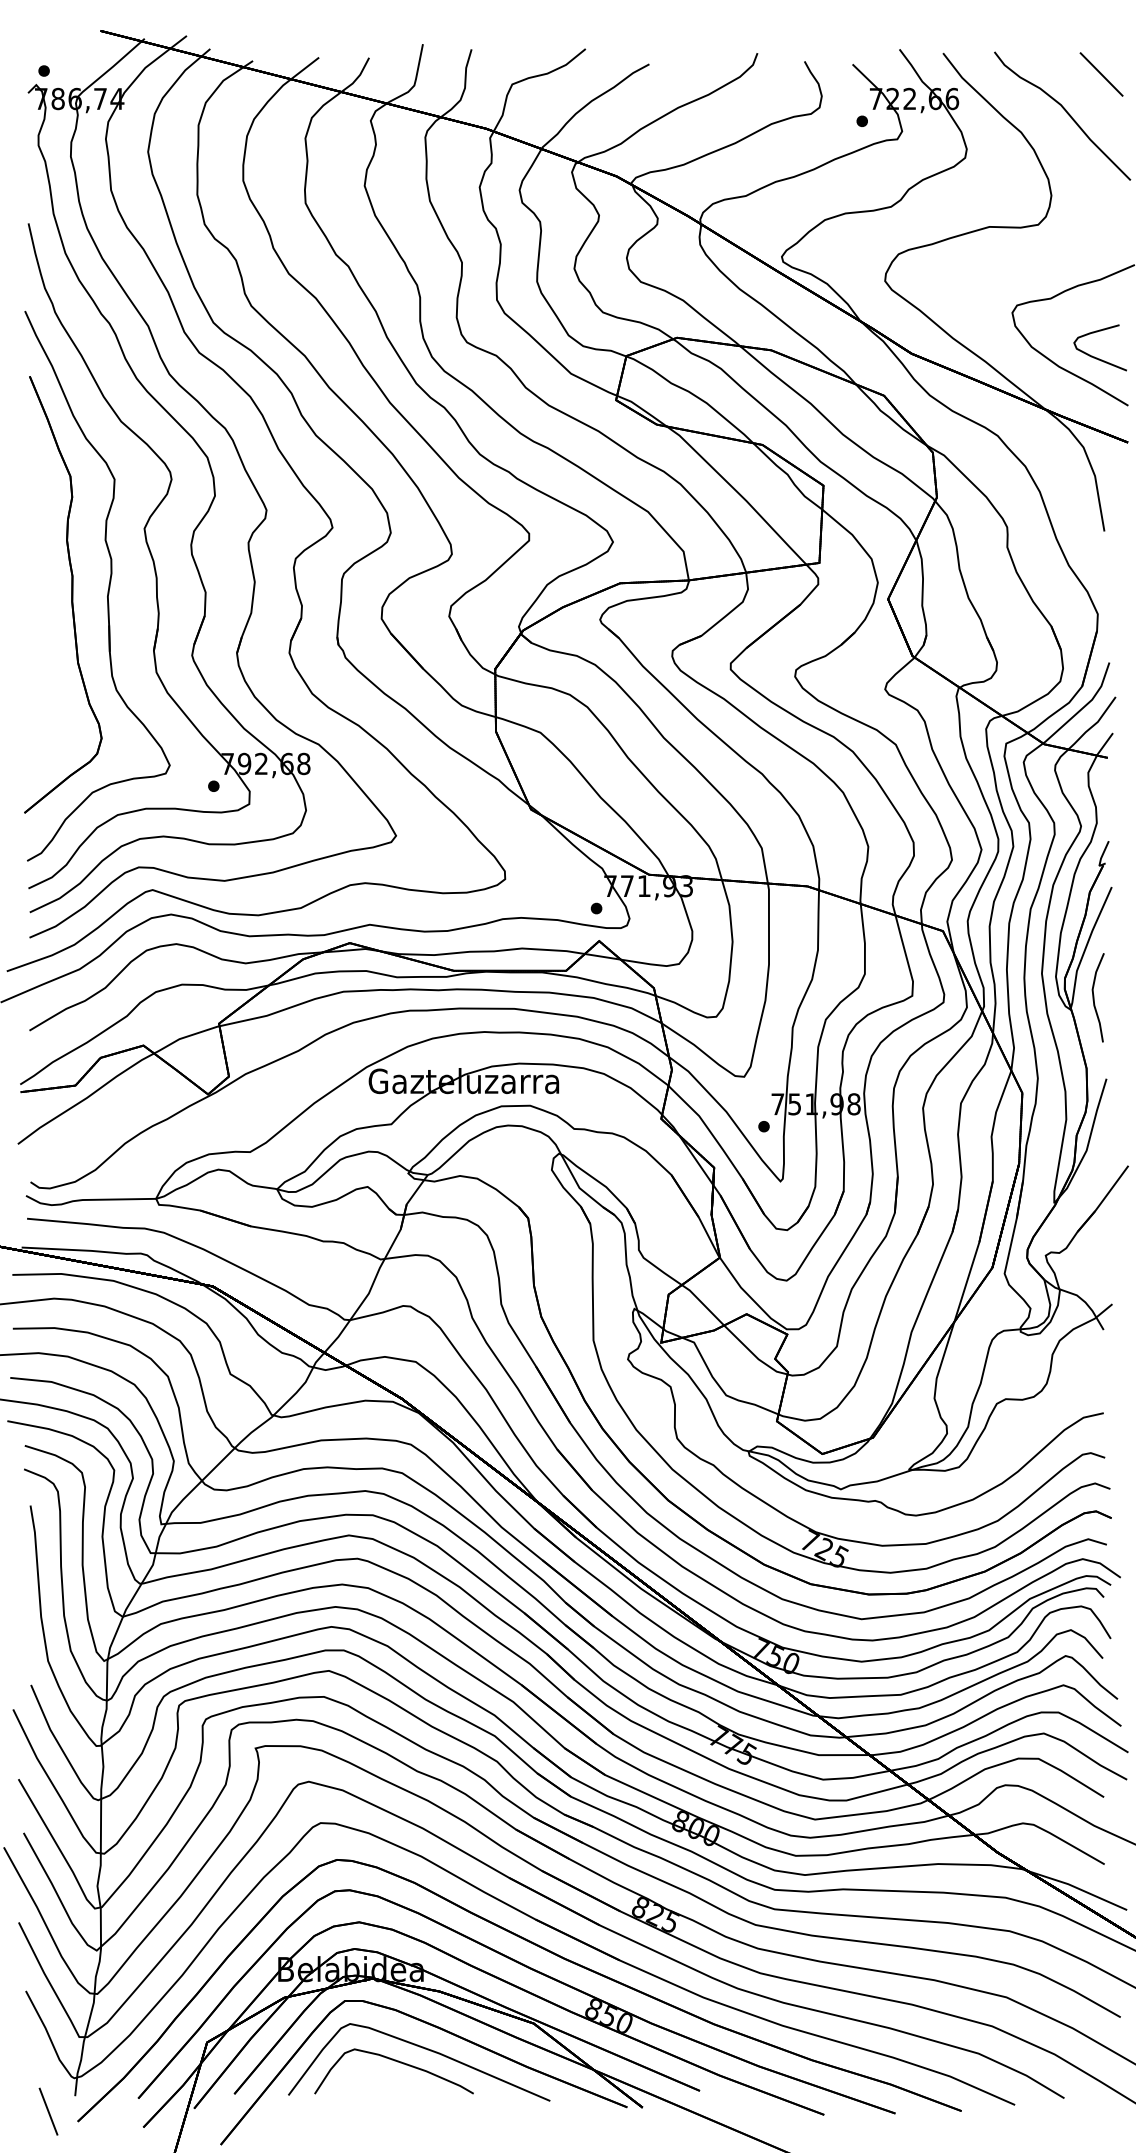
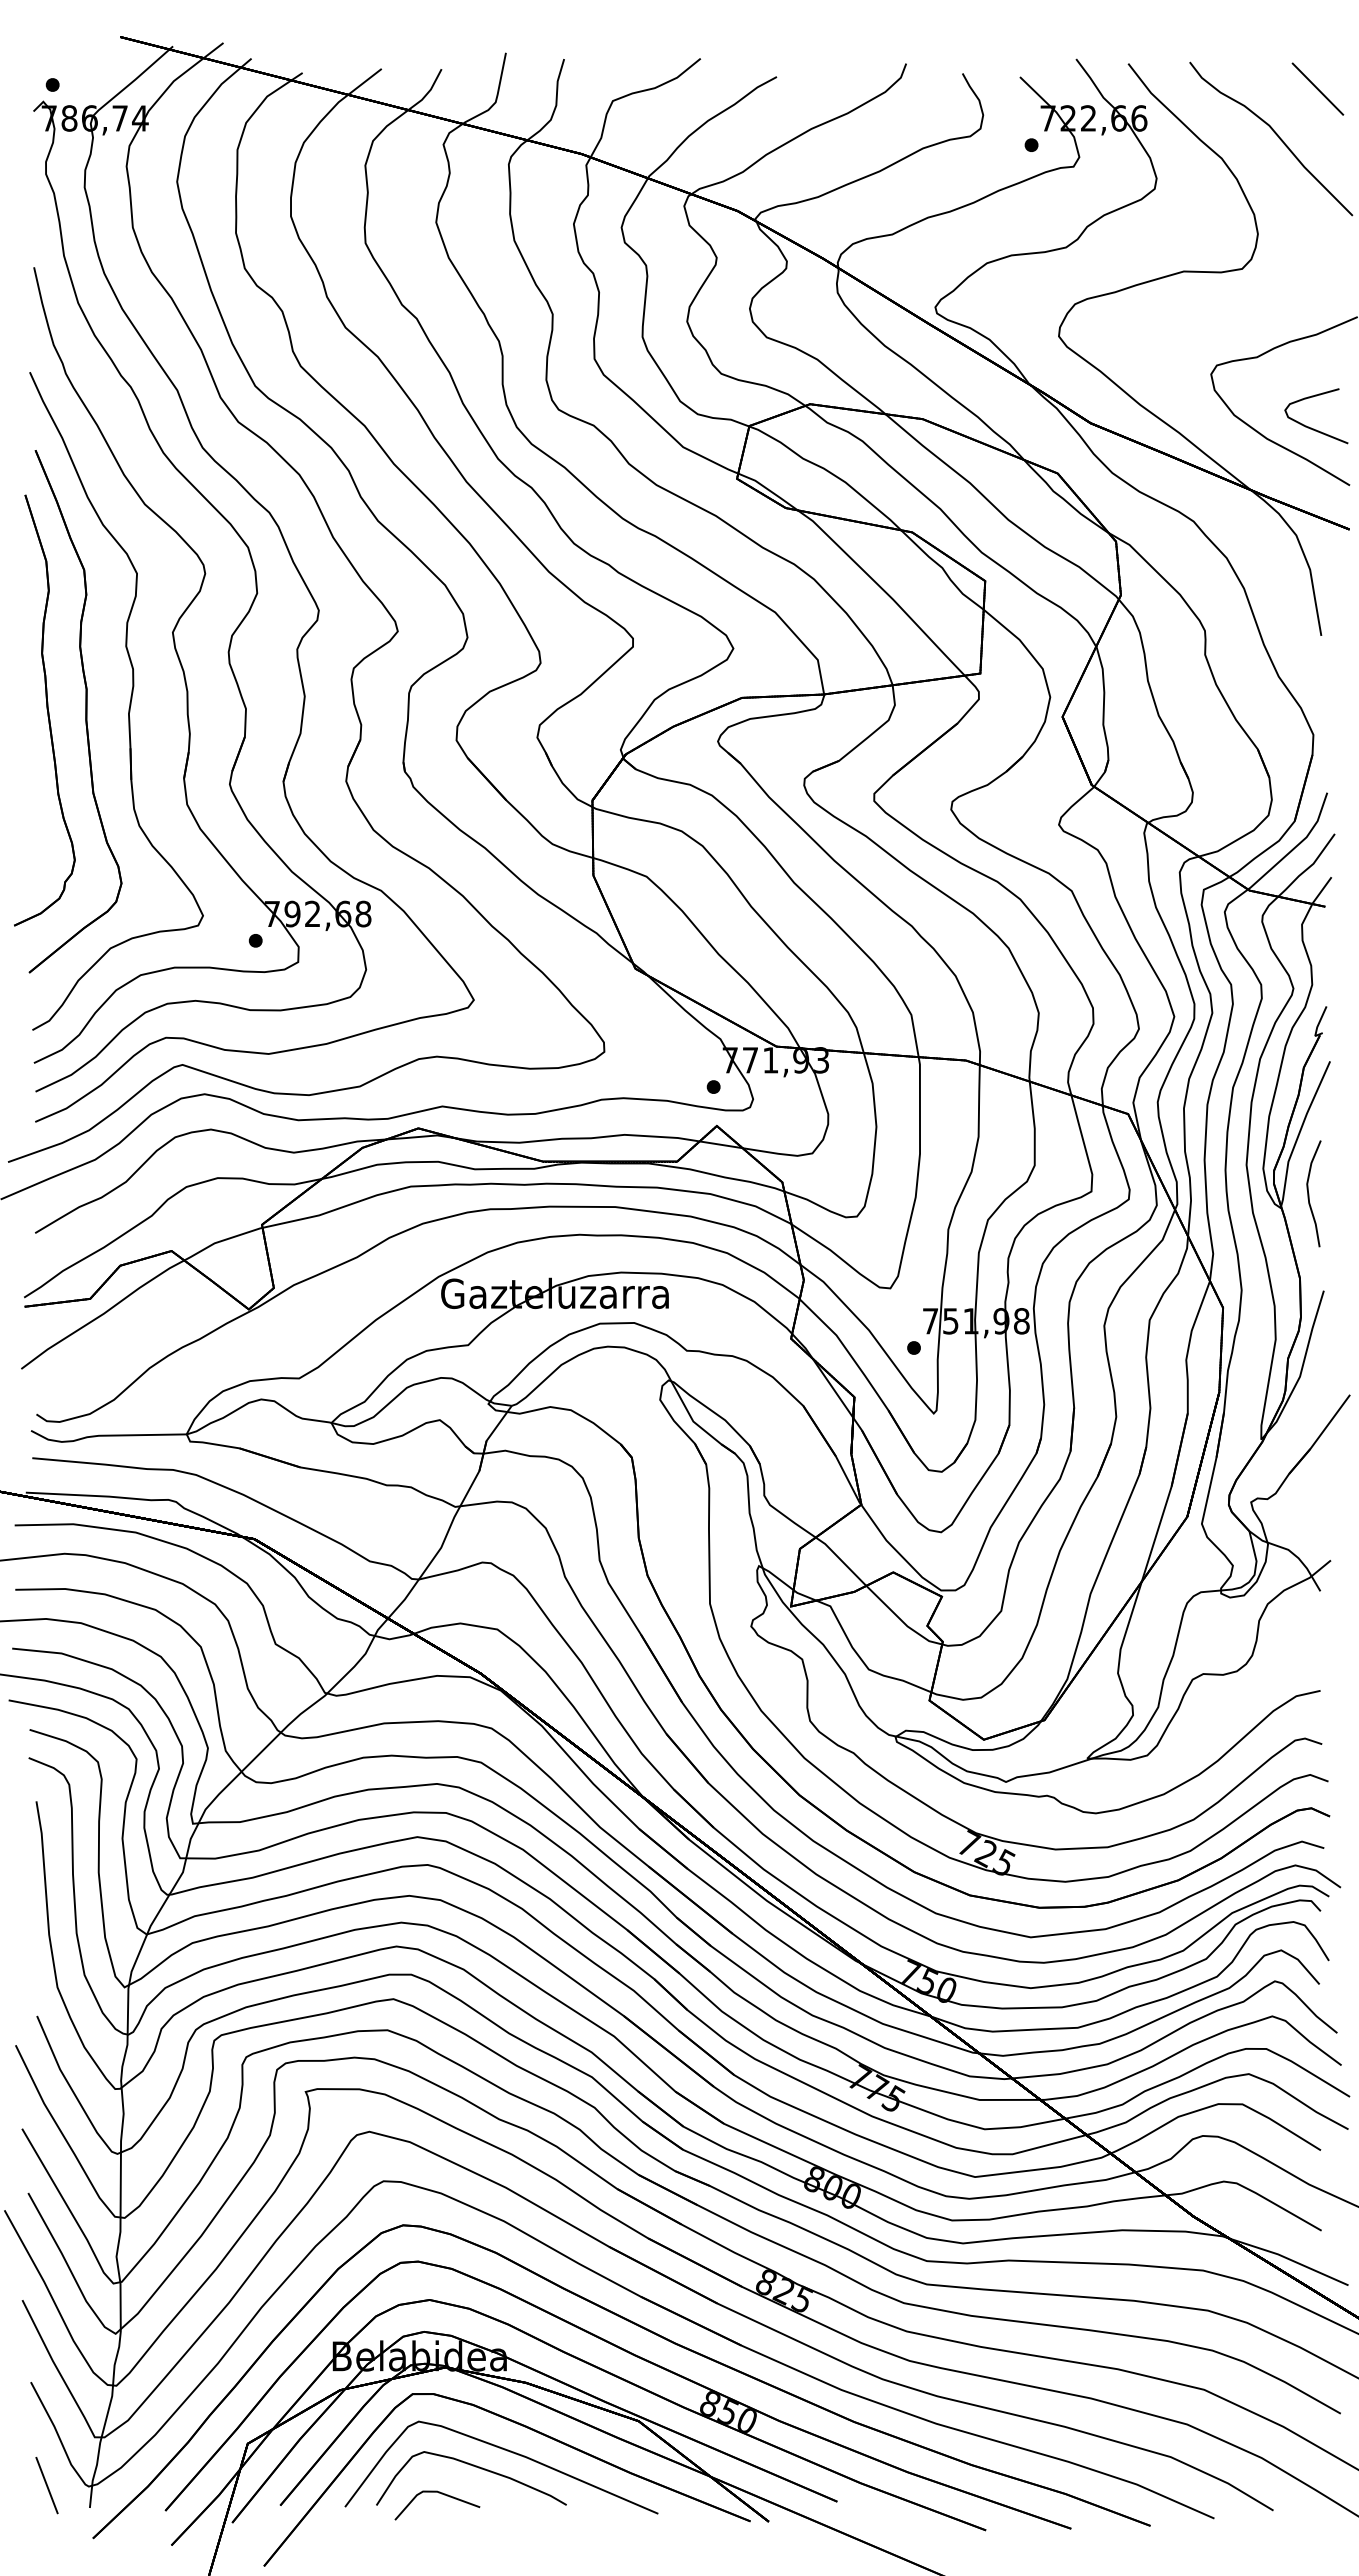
part: (37, 593) -> (44, 710), added
line: (369, 2084) -> (441, 2494), added
line: (48, 2111) -> (46, 2485), moved

